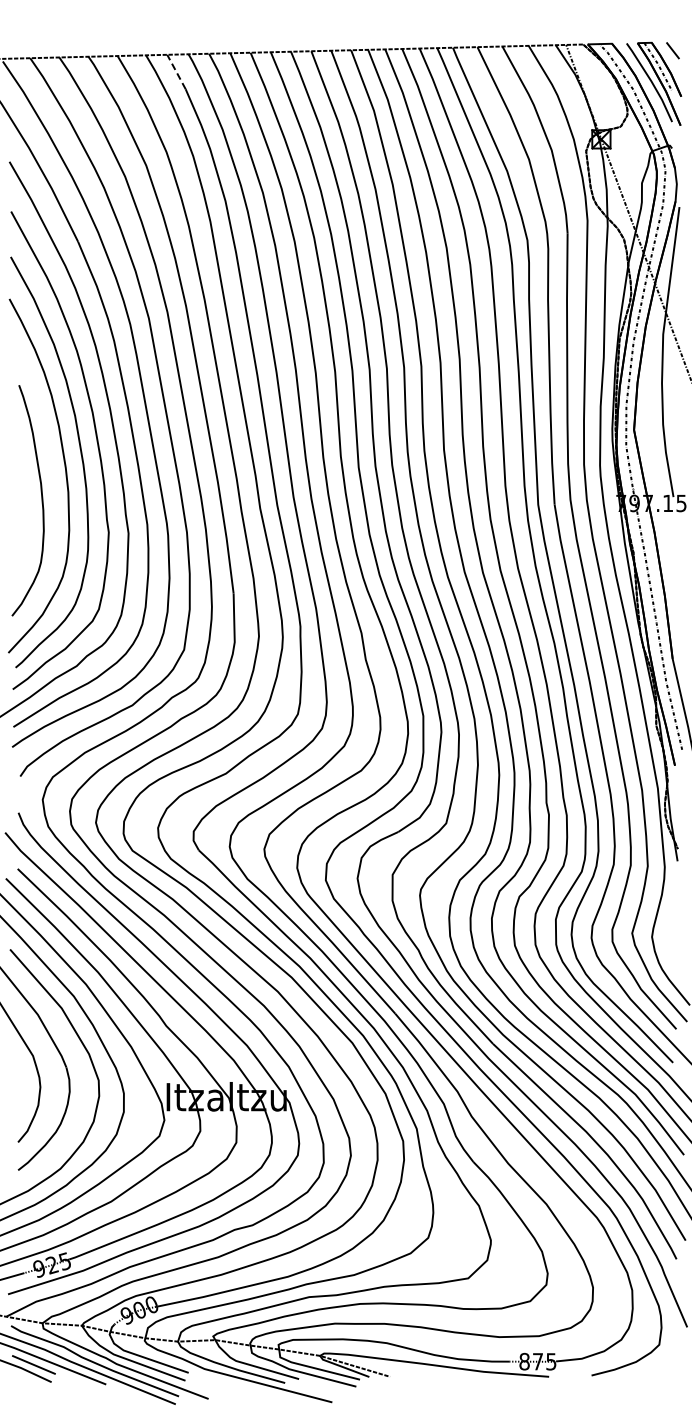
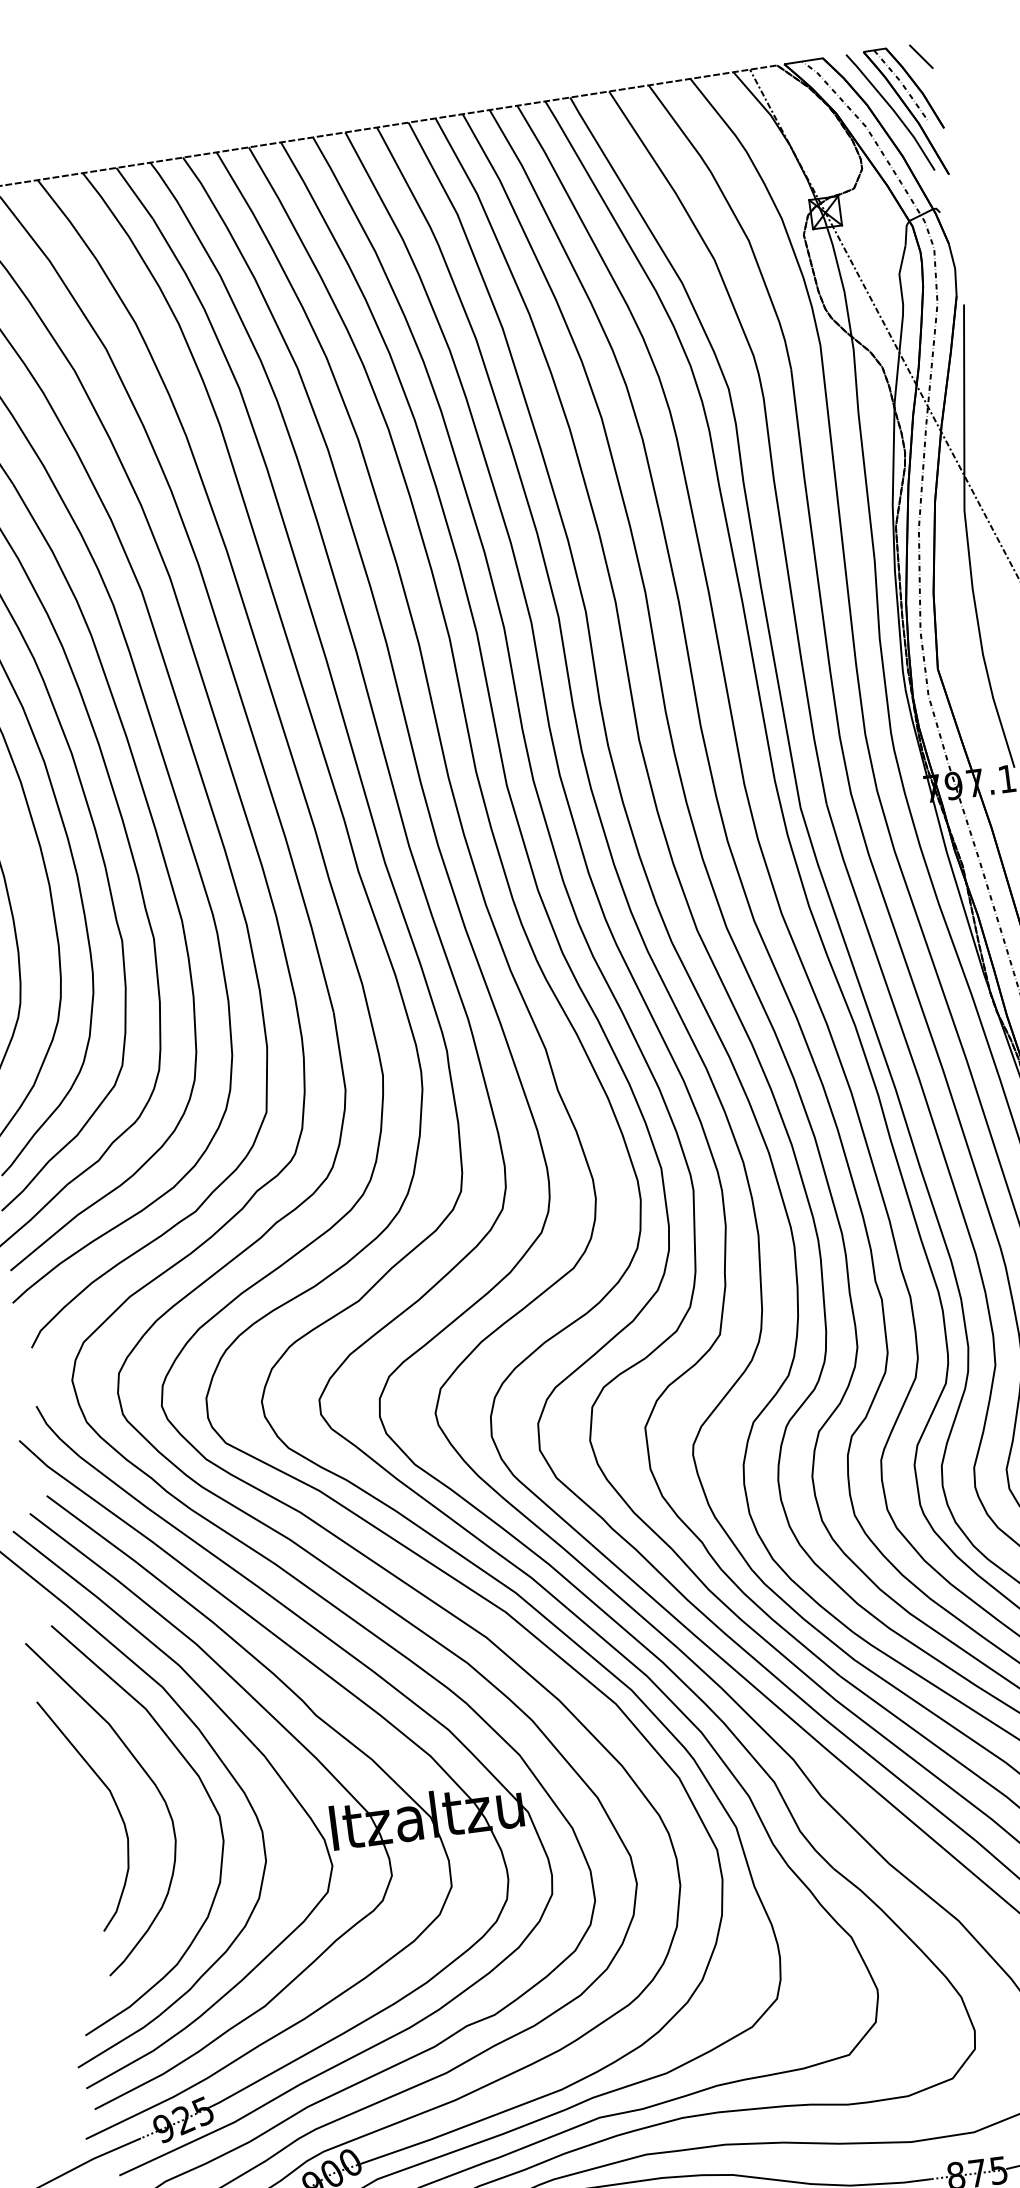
line: (176, 72) -> (134, 194), dashed -> solid

